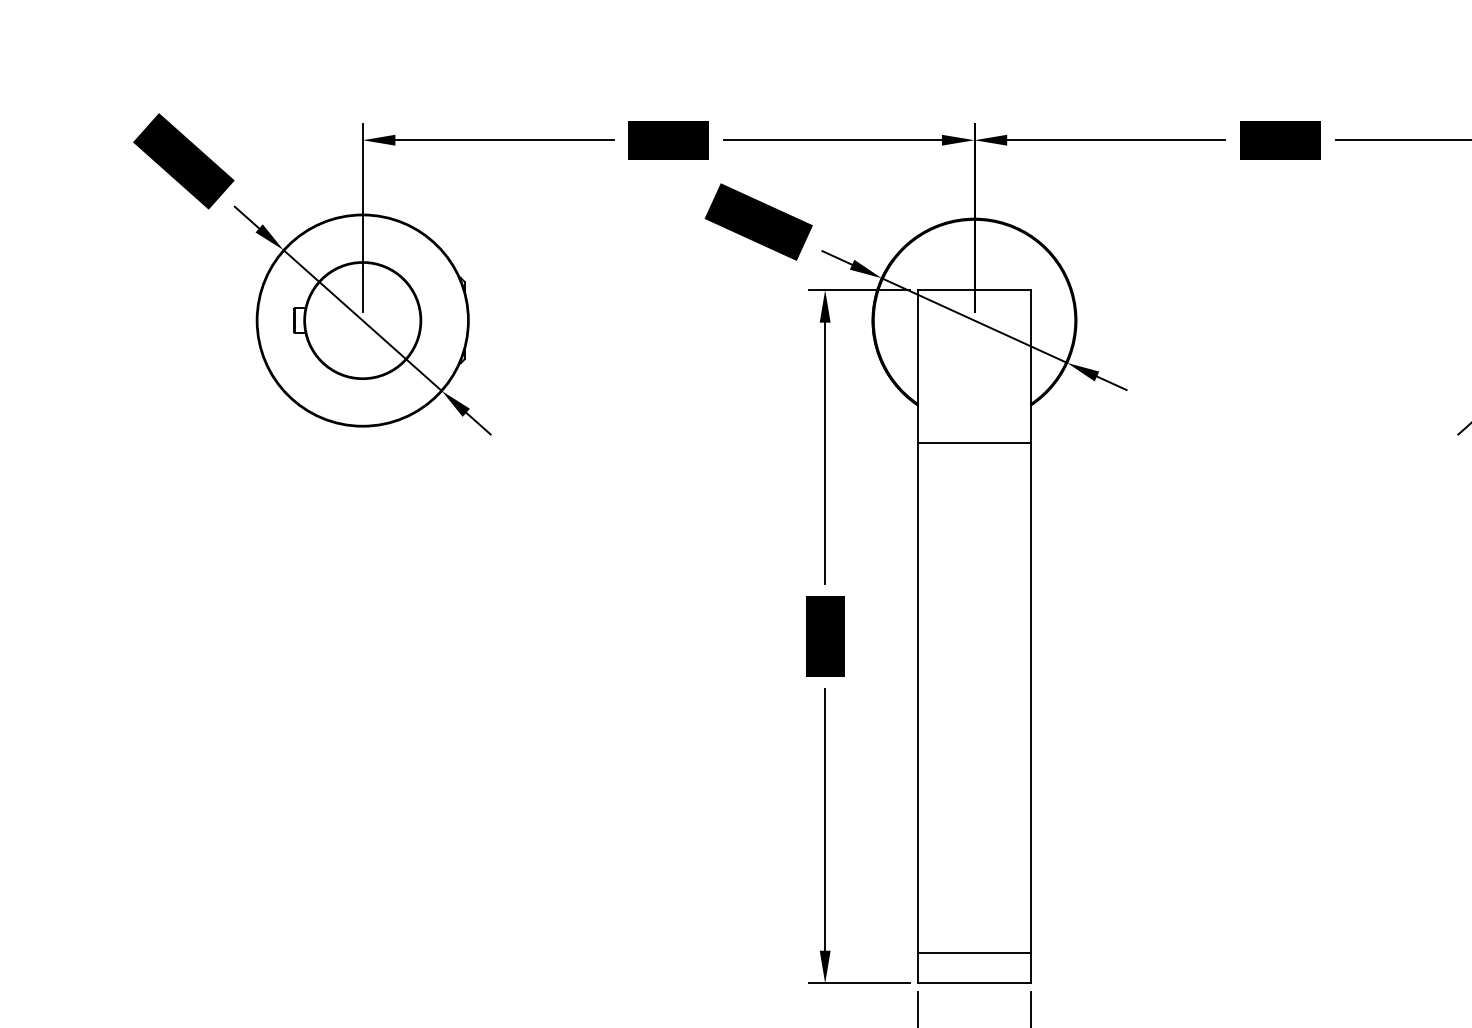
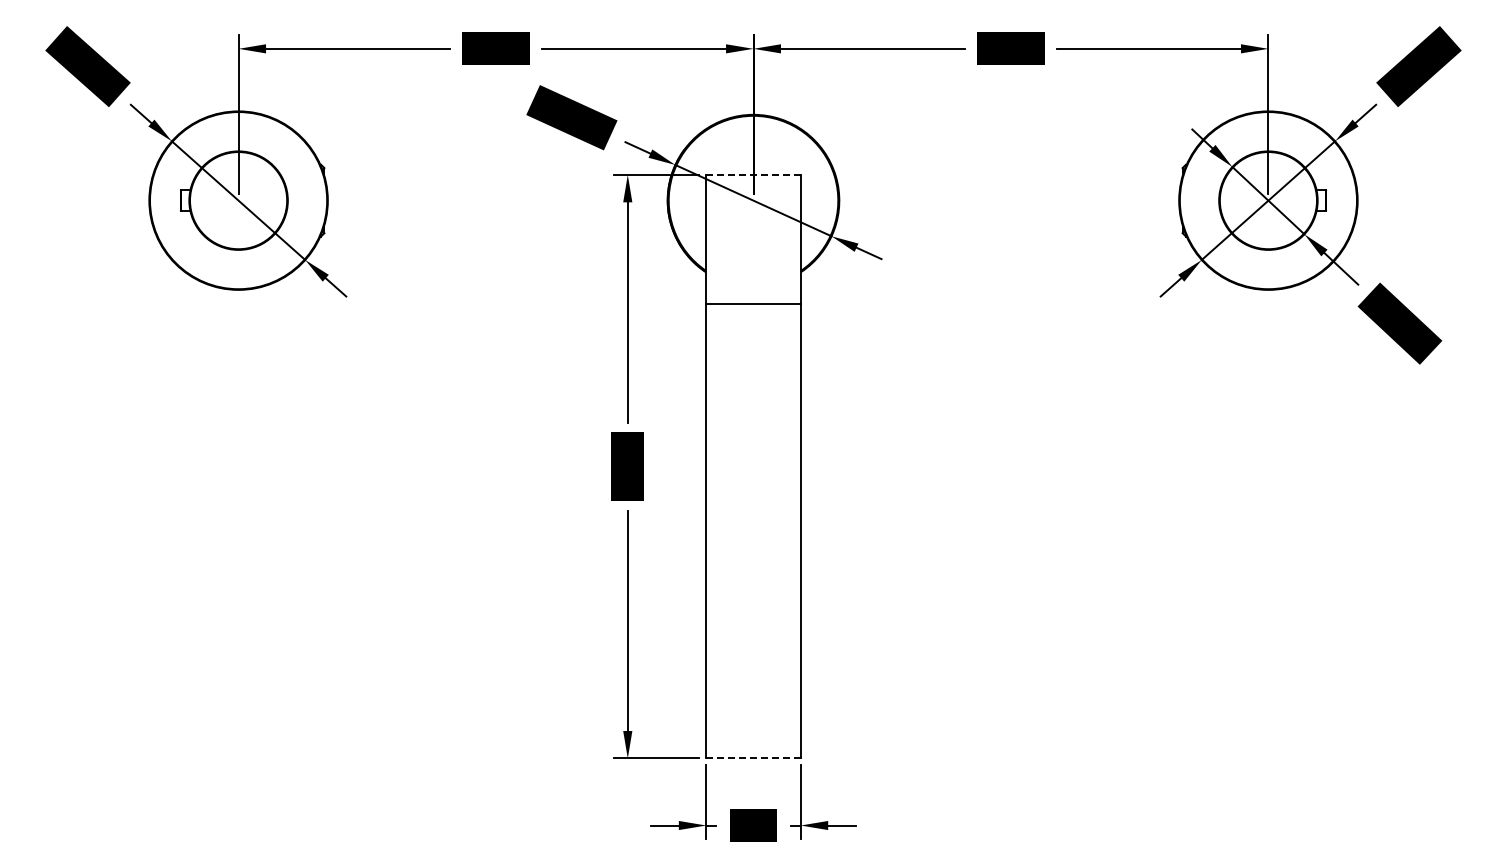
line: (974, 289) -> (753, 174), solid -> dashed
line: (974, 952) -> (753, 732), removed
line: (974, 983) -> (753, 758), solid -> dashed

